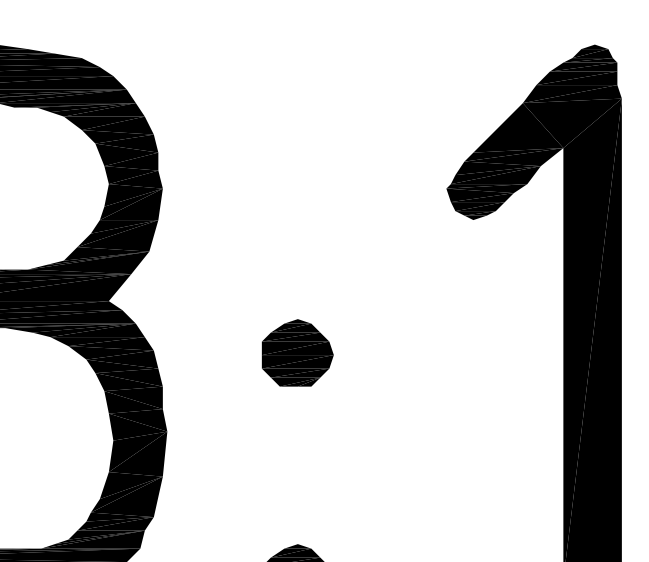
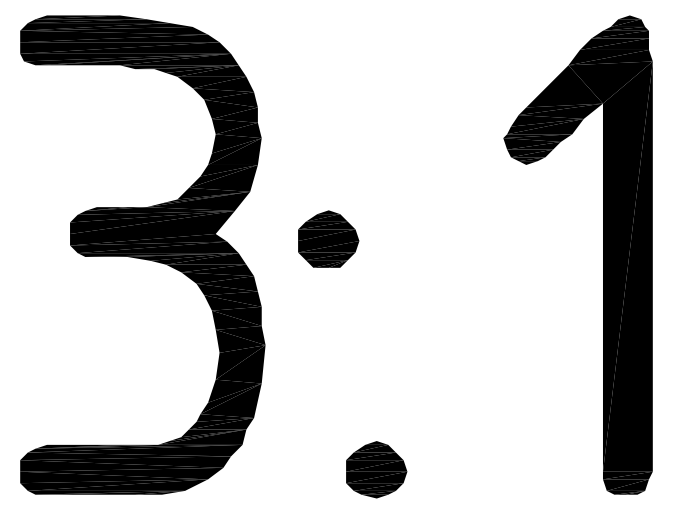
part: (297, 352) -> (328, 238), moved

